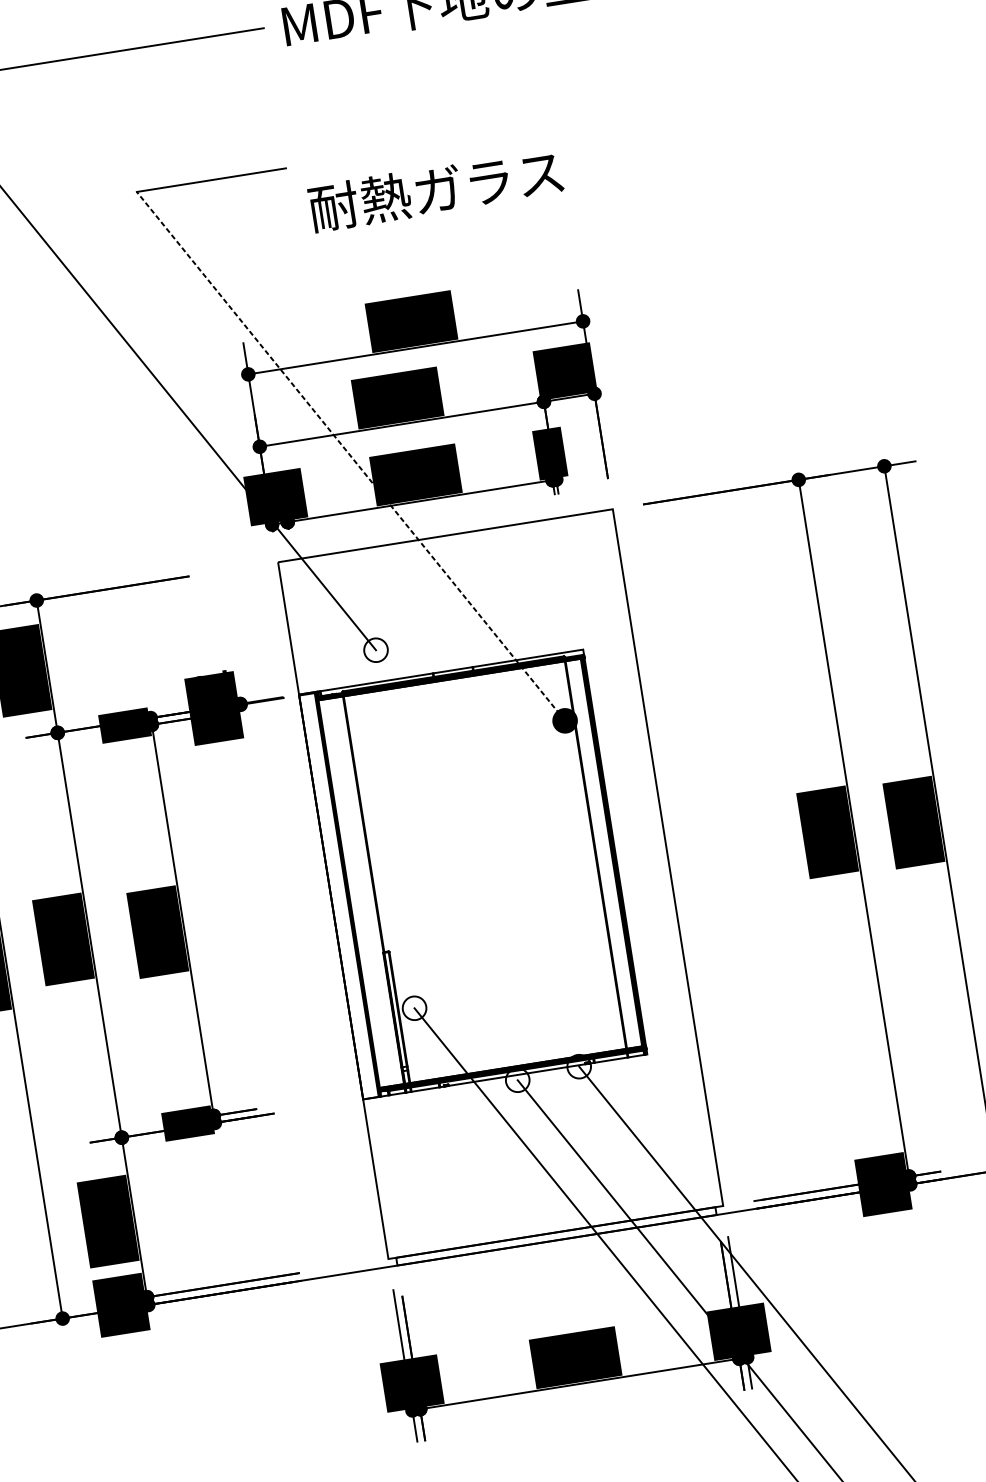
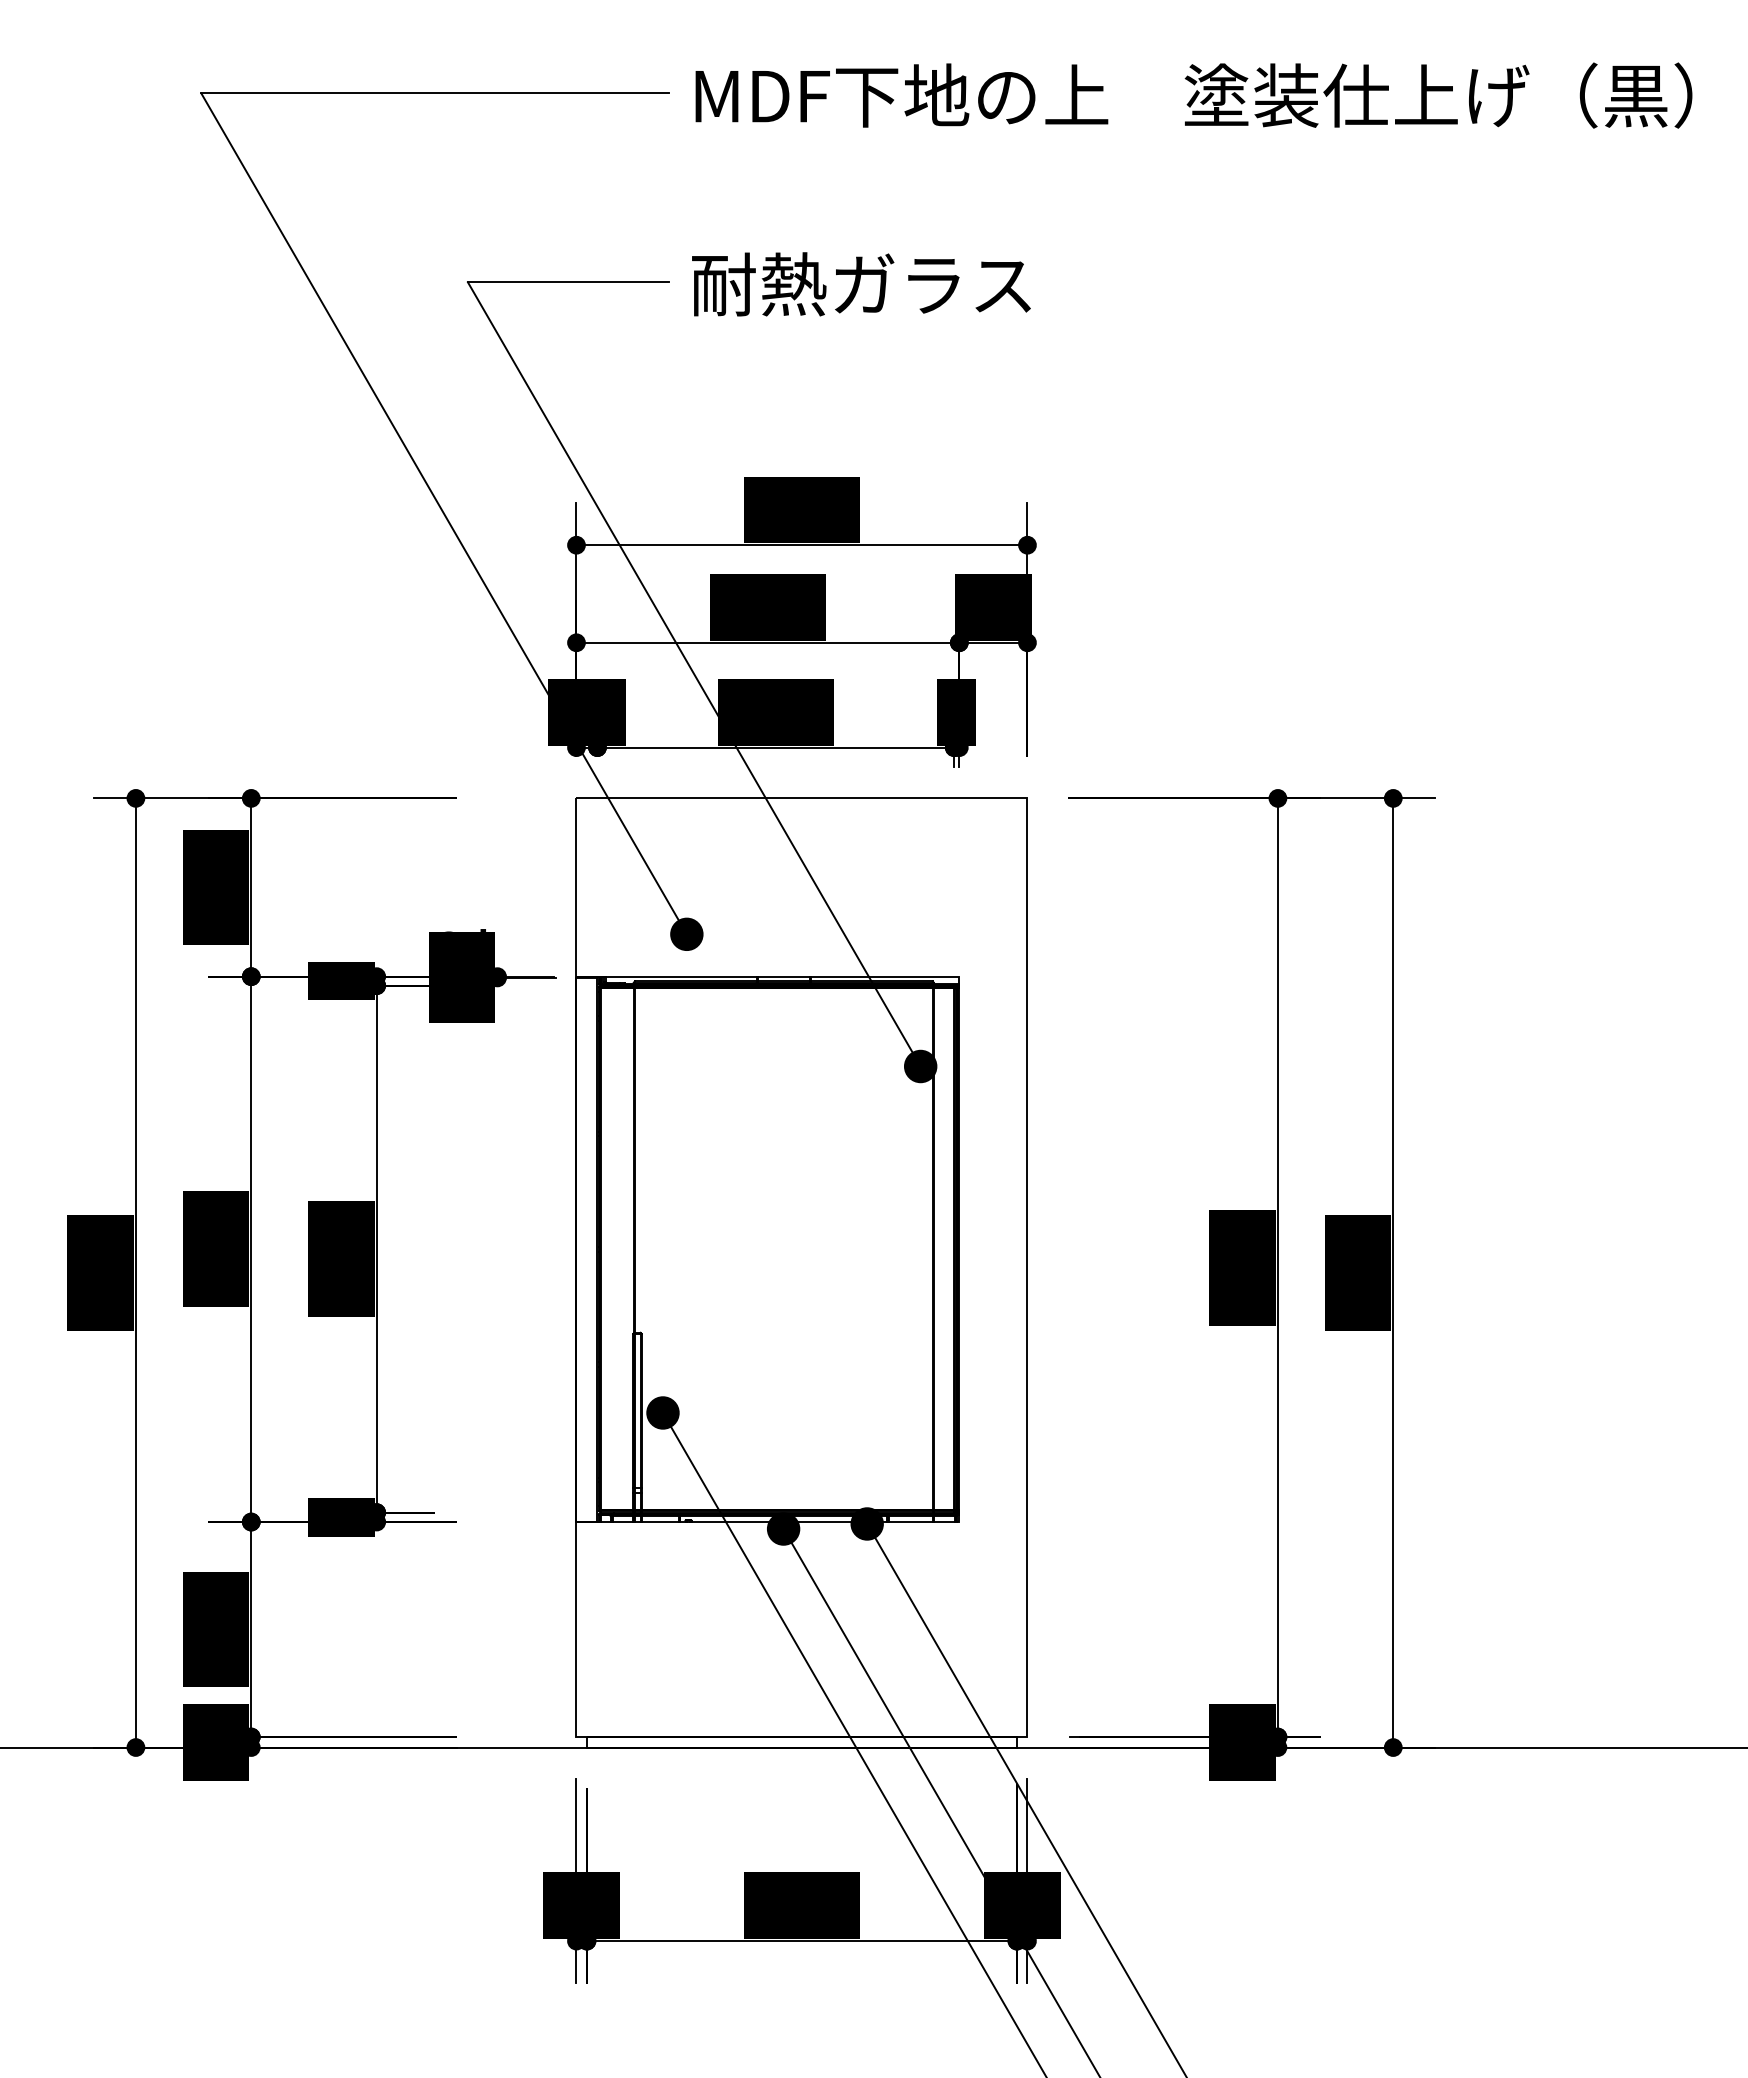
text: (436, 190) -> (861, 284), moved
line: (351, 456) -> (694, 674), dashed -> solid
fill: (375, 650) -> (686, 934), added
fill: (414, 1008) -> (662, 1412), added
fill: (578, 1066) -> (866, 1523), added
fill: (517, 1079) -> (783, 1528), added

